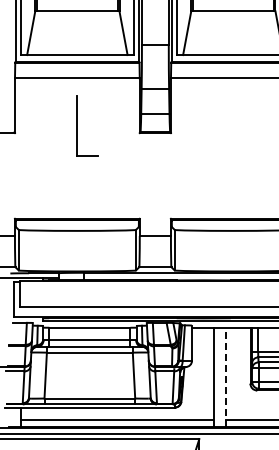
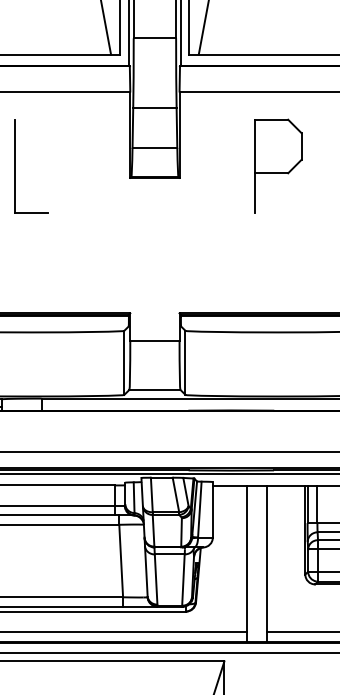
part: (77, 125) -> (16, 165), moved
part: (233, 125) -> (278, 165), added
line: (226, 376) -> (267, 562), dashed -> solid

